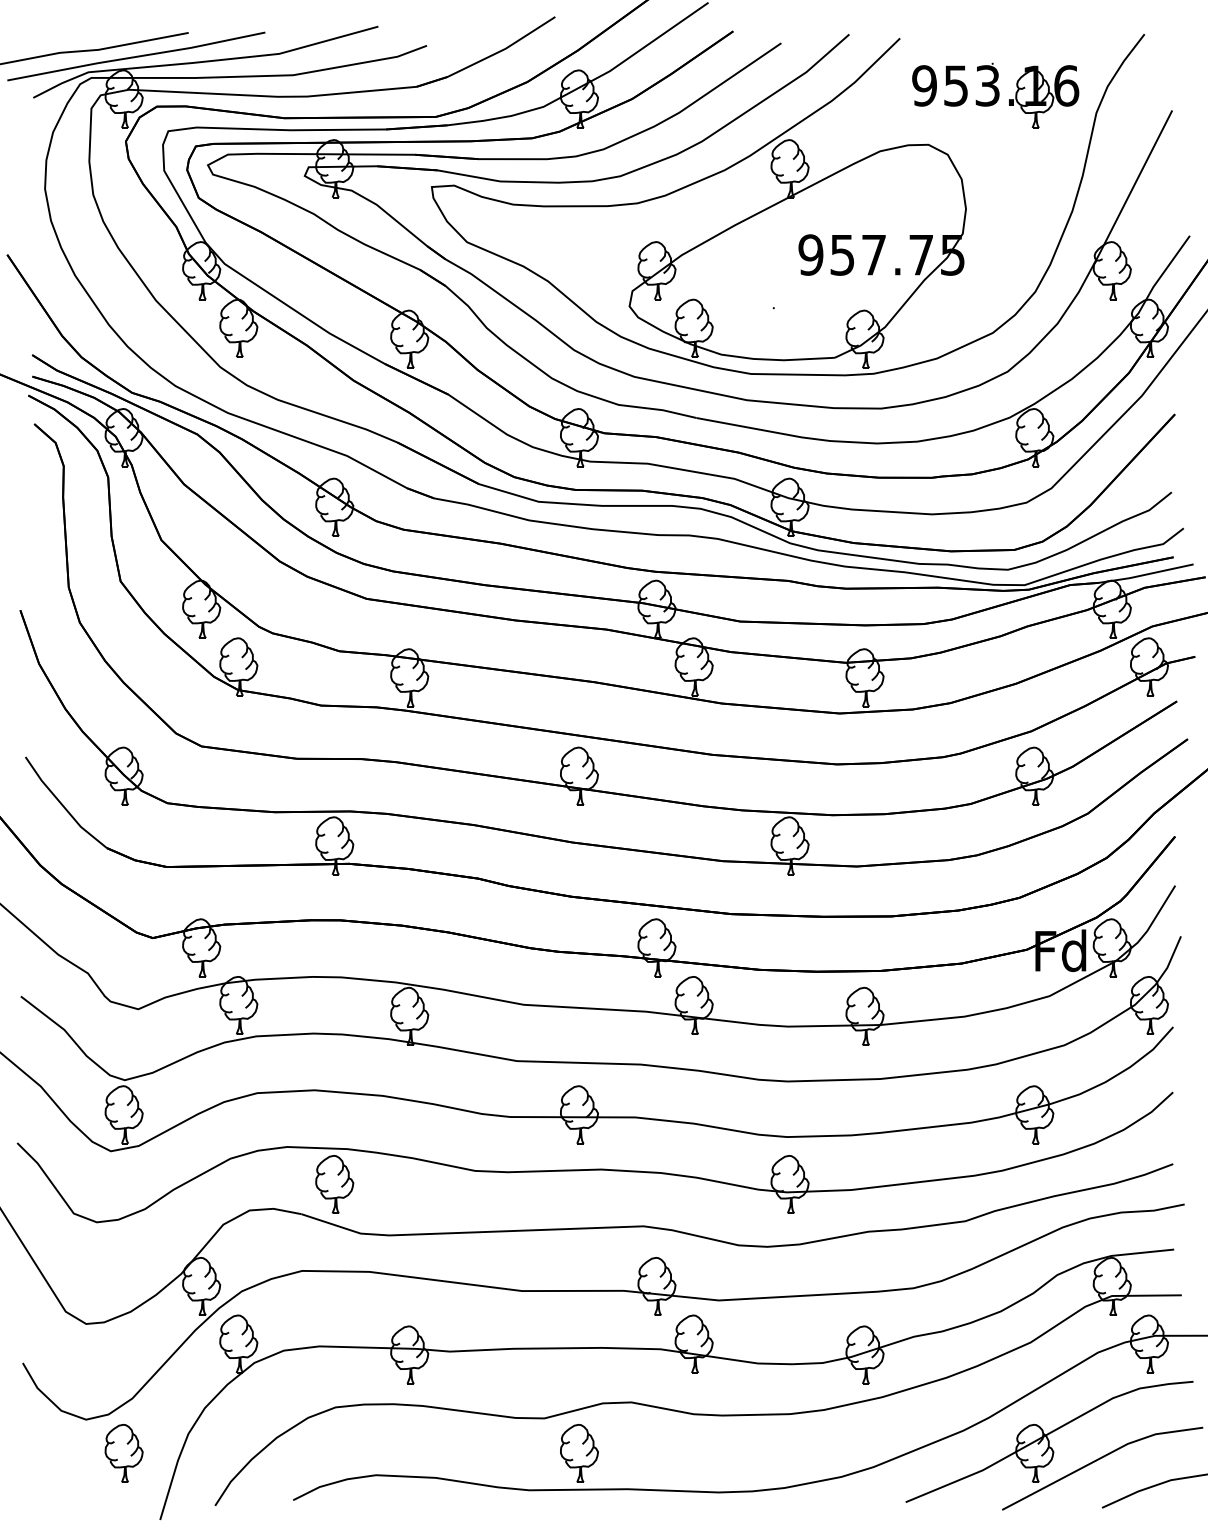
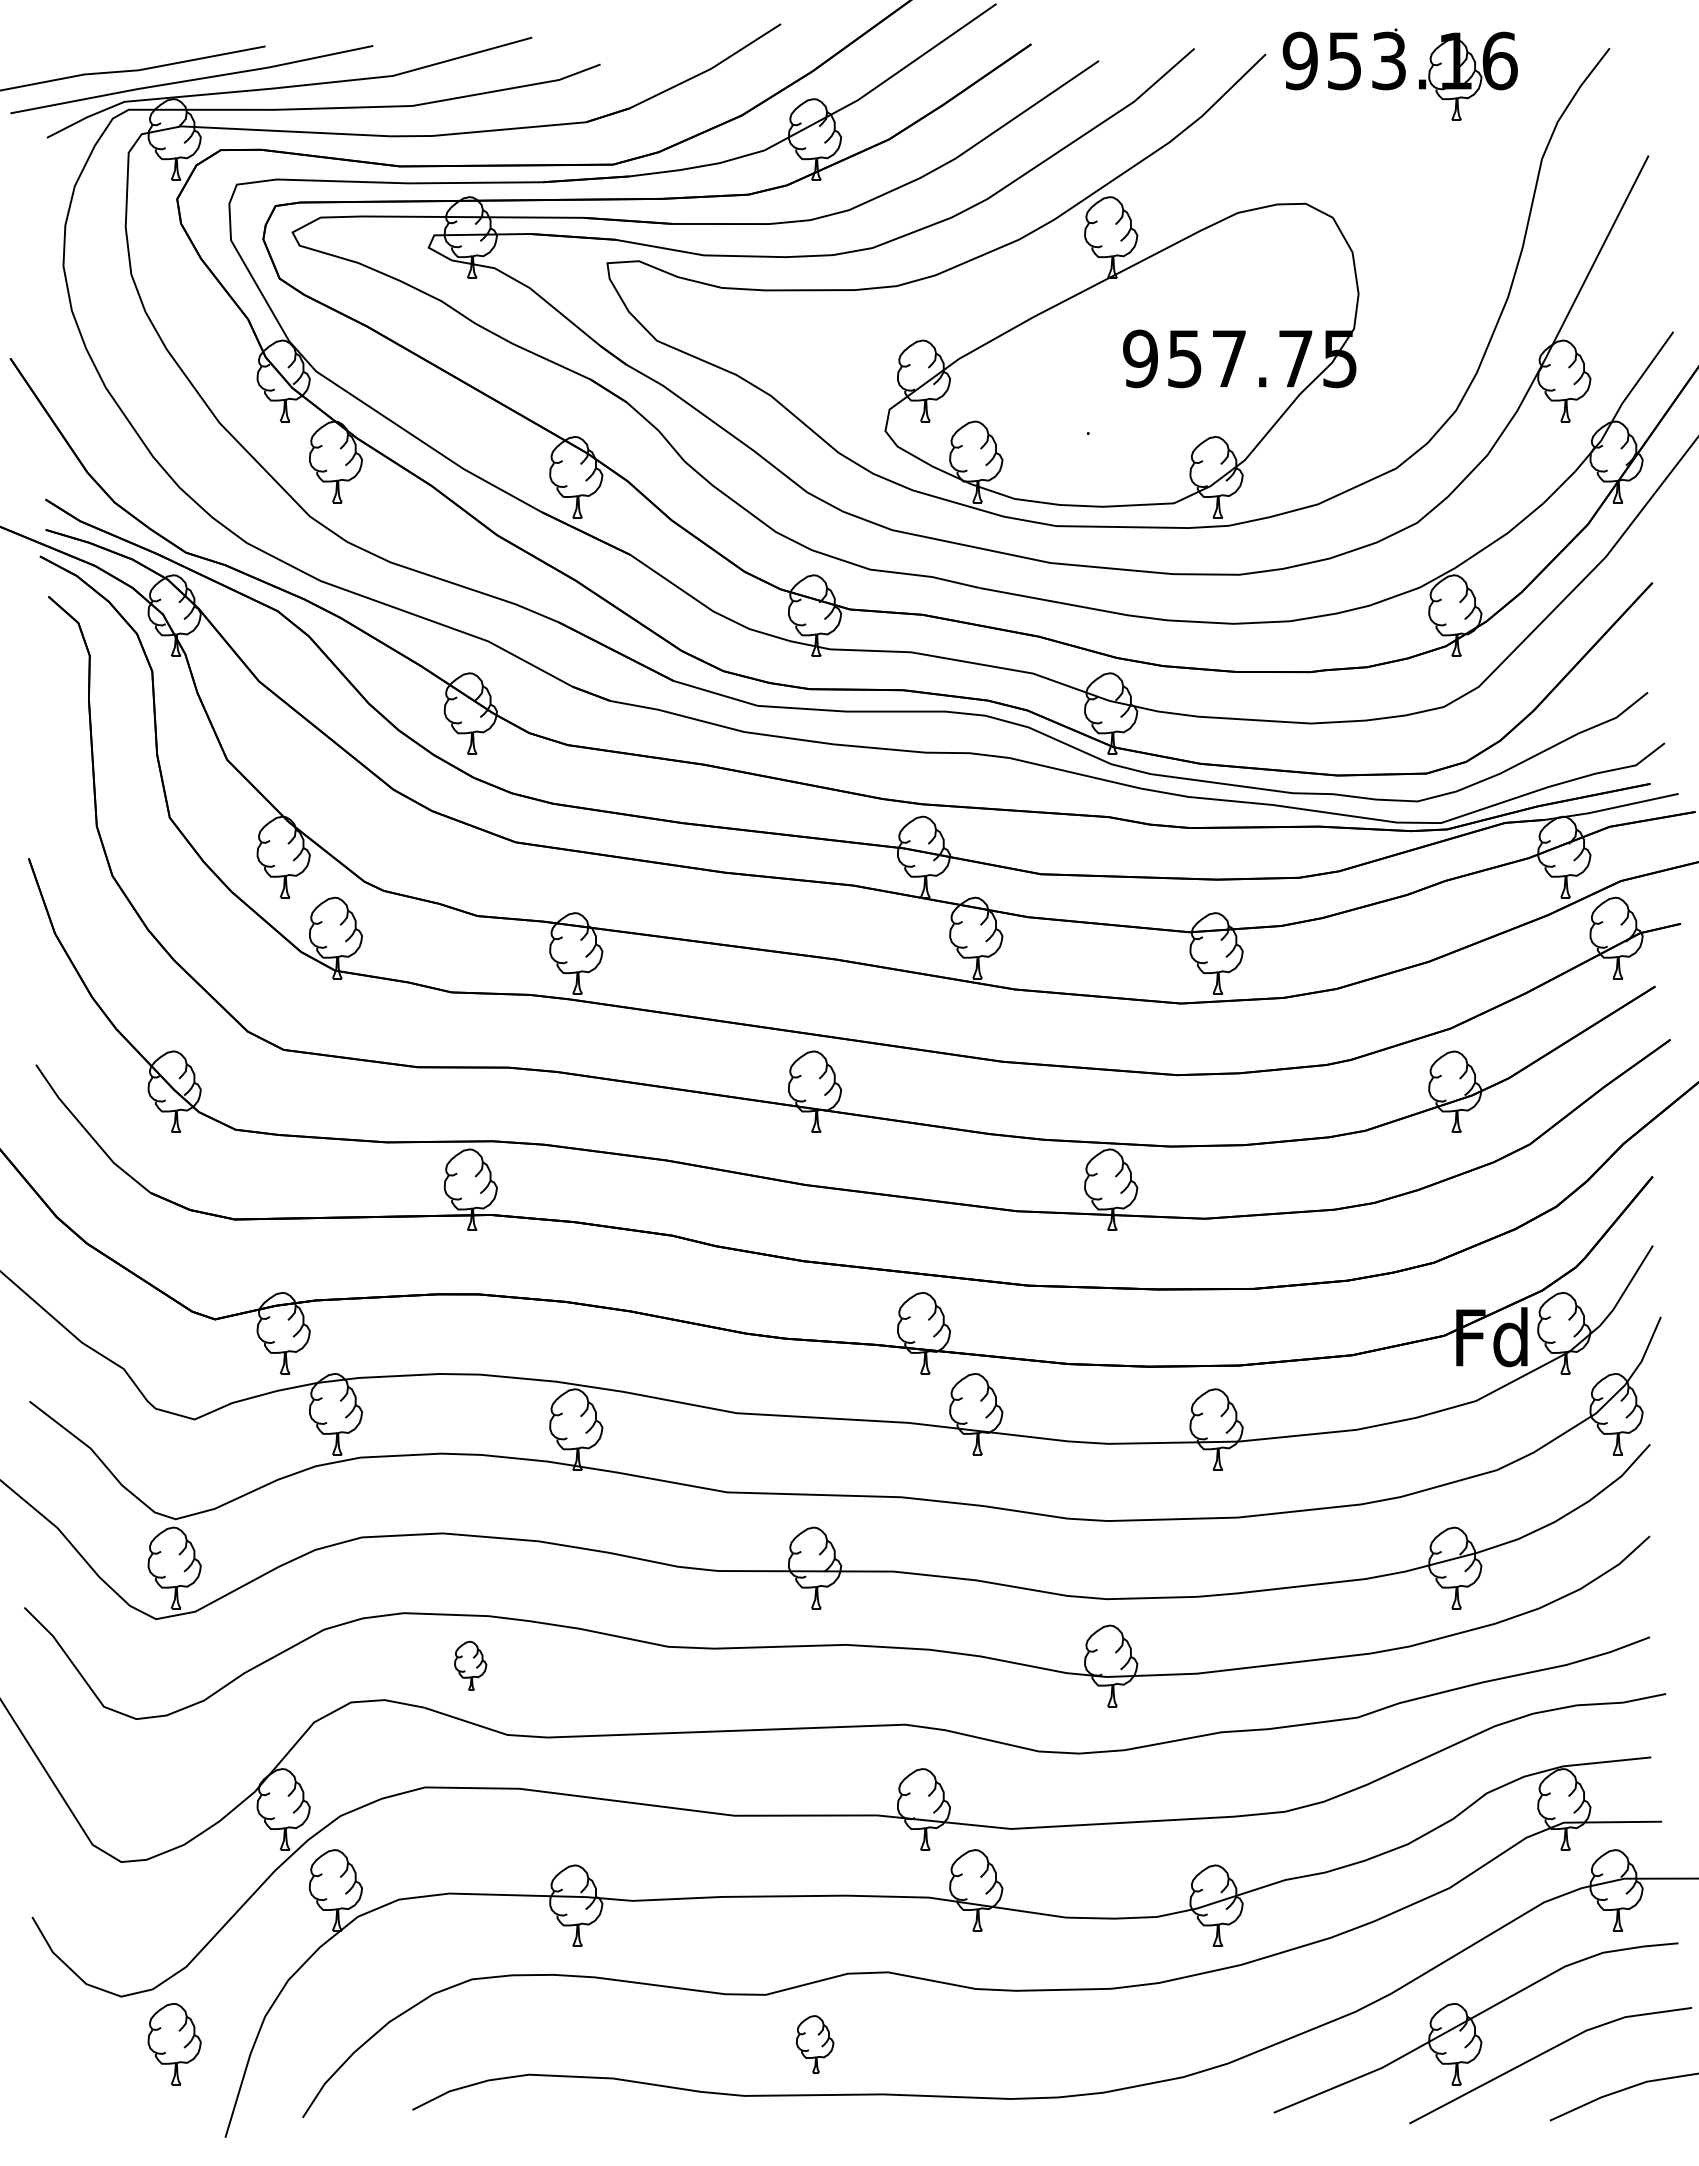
part: (995, 95) -> (1399, 74), moved
part: (334, 1184) -> (470, 1665), size x0.6
part: (579, 1453) -> (815, 2044), size x0.7

